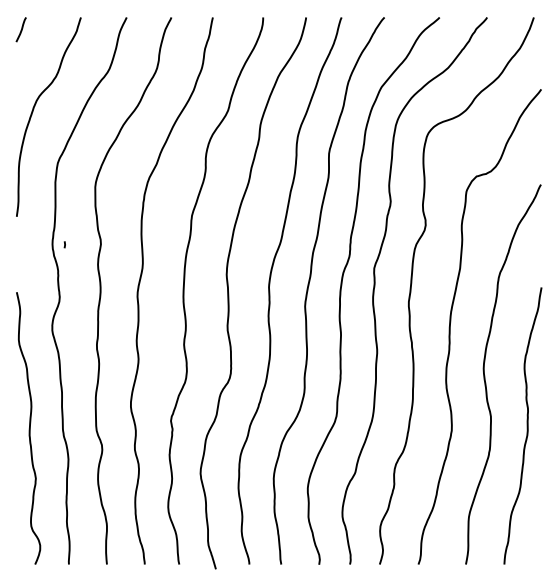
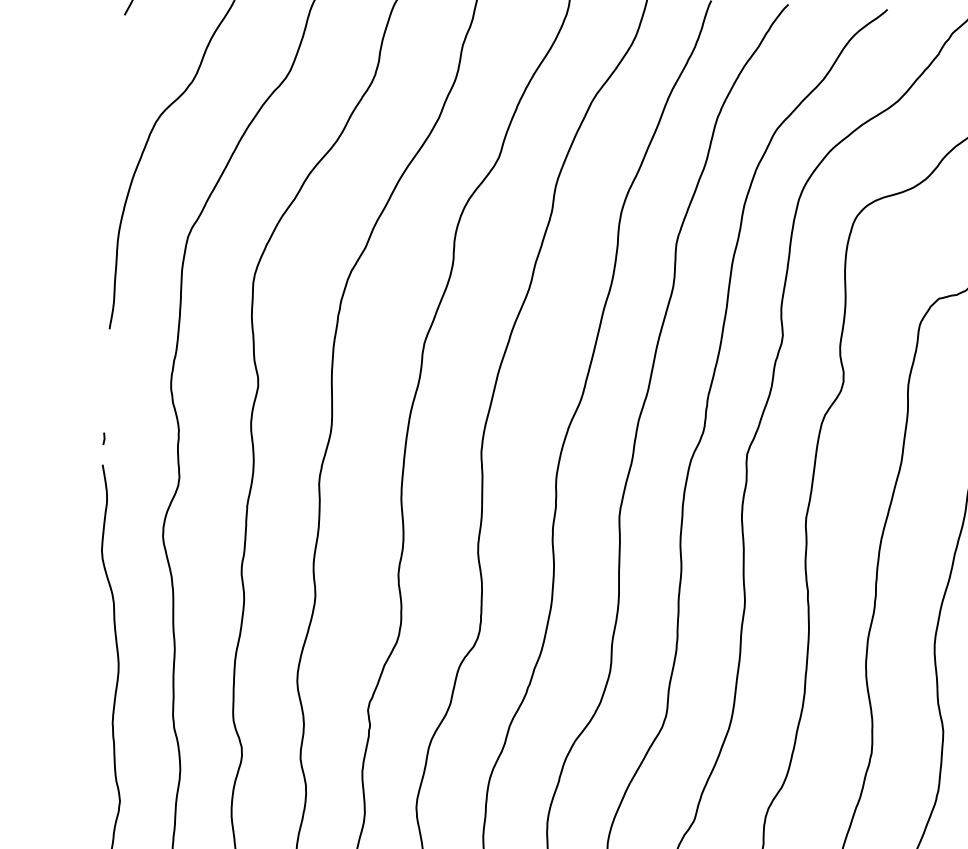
line: (64, 244) -> (103, 438), moved

